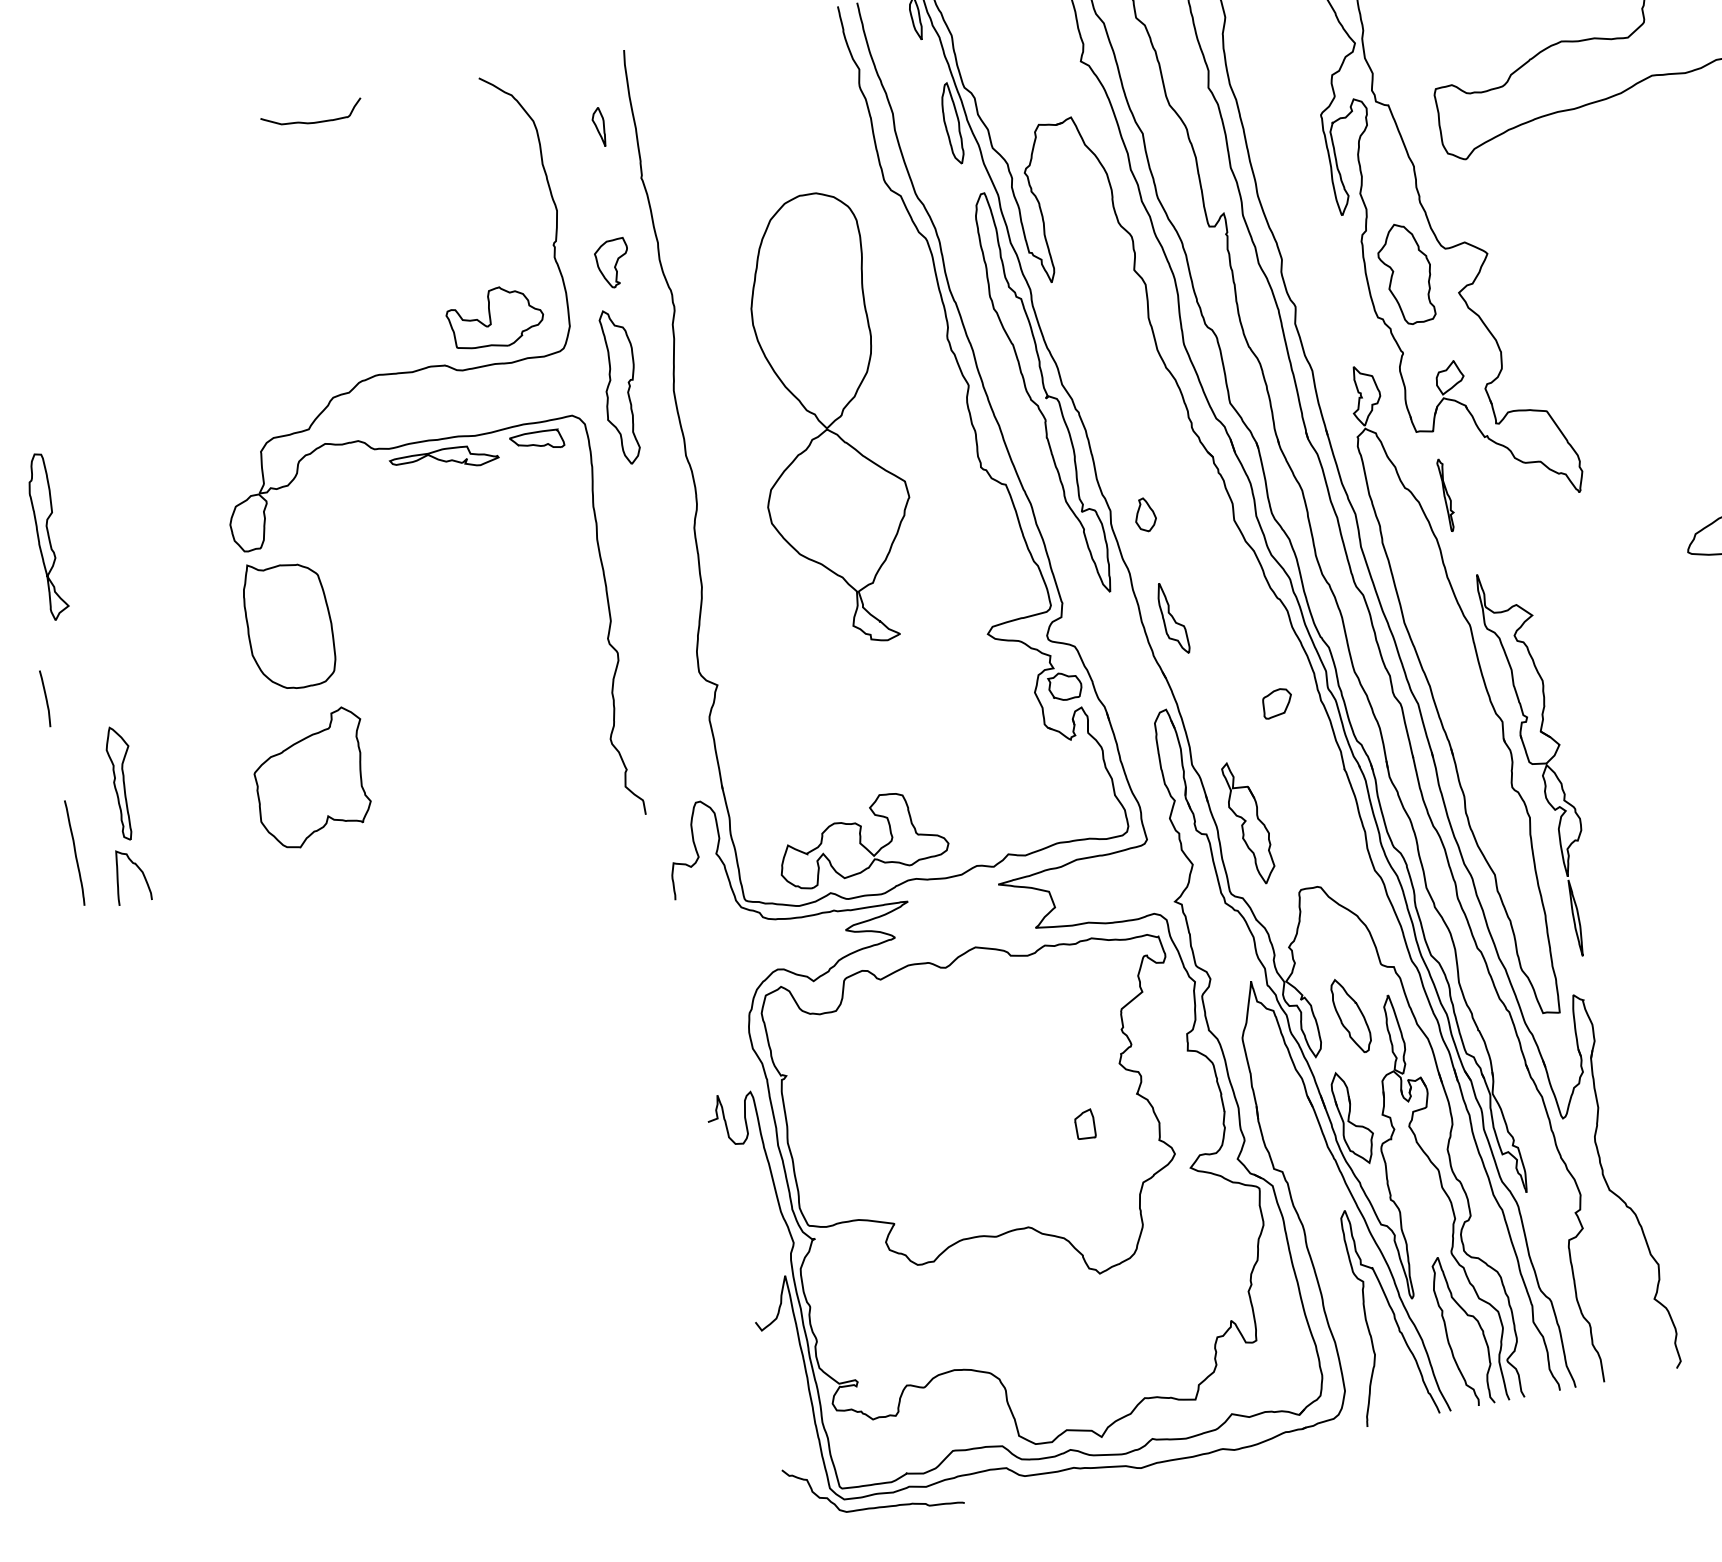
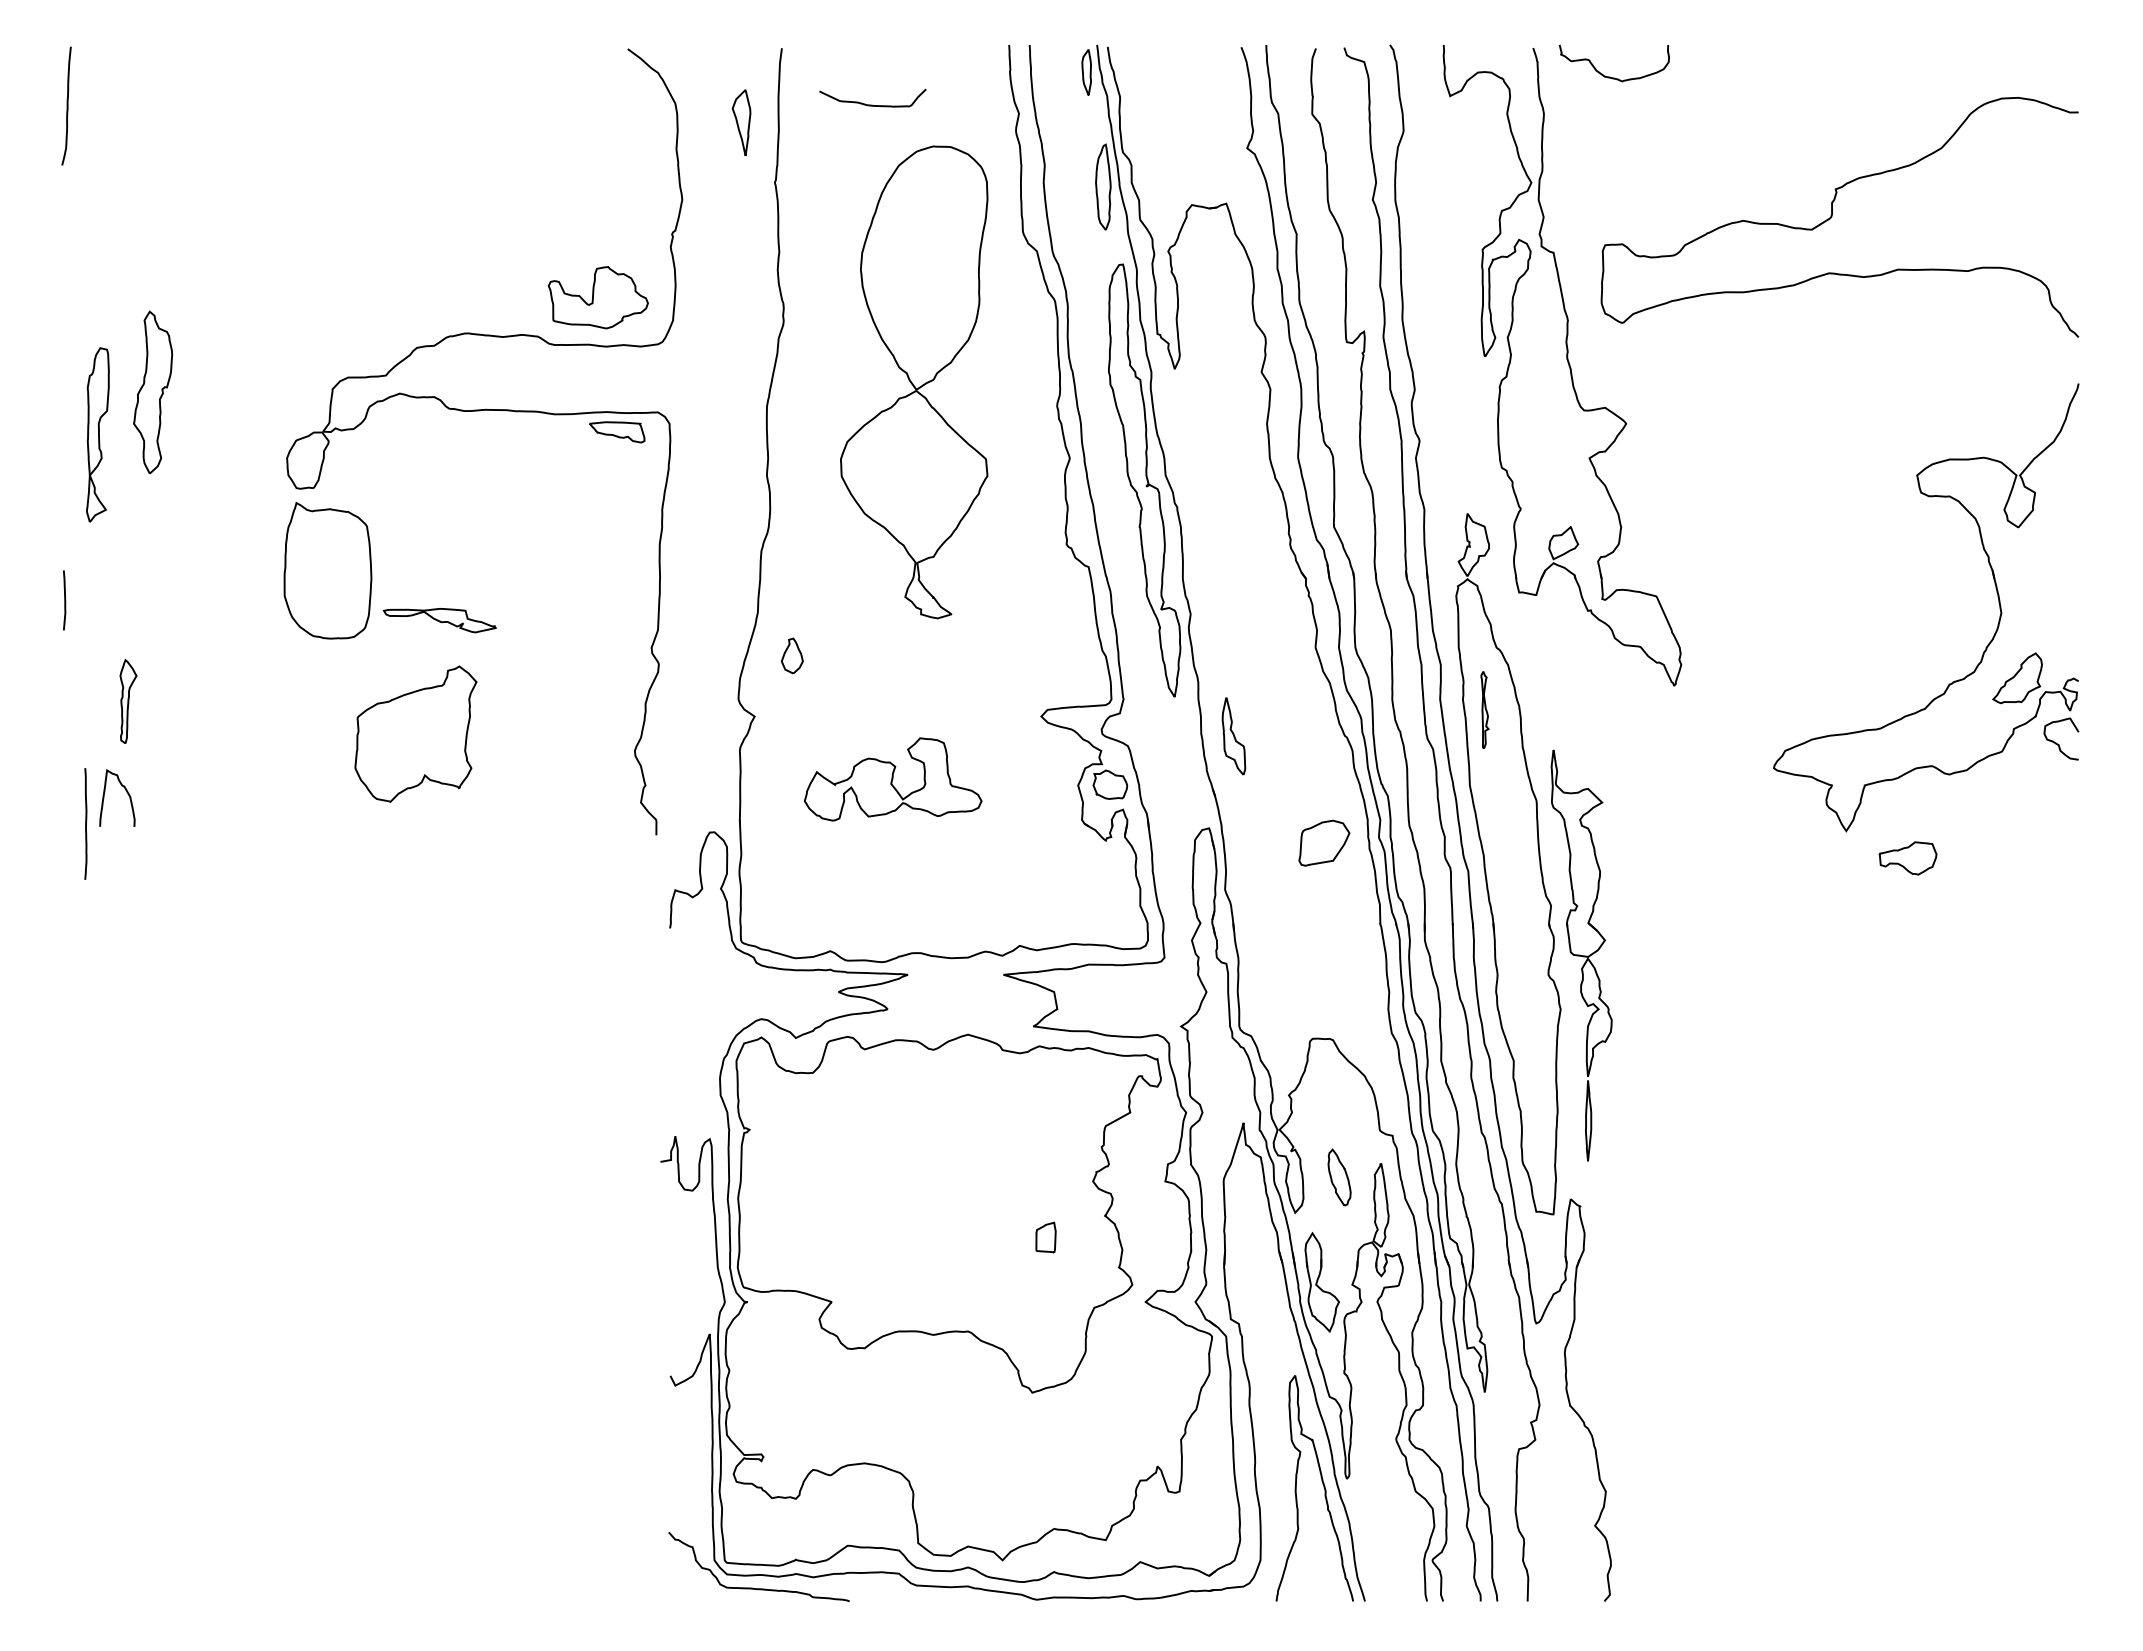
curve: (312, 121) -> (872, 104), moved
part: (599, 127) -> (741, 122), size x1.6
part: (613, 263) -> (729, 264), removed
part: (1406, 273) -> (1539, 428), removed
part: (620, 386) -> (153, 392), moved
part: (823, 421) -> (914, 382), moved
part: (444, 460) -> (439, 620), moved
part: (1446, 494) -> (1484, 709), moved
part: (1144, 514) -> (791, 655), moved
part: (1276, 703) -> (1323, 843), size x1.6
part: (311, 778) -> (415, 733), moved
part: (124, 782) -> (128, 701), size x0.7
part: (1249, 822) -> (1272, 959), removed
part: (860, 838) -> (892, 779), moved
line: (74, 852) -> (85, 823), moved
part: (1351, 1015) -> (1339, 1177), size x0.7
curve: (1467, 1316) -> (1400, 1507), removed

